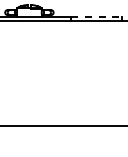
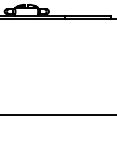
line: (97, 16) -> (89, 15), dashed -> solid

